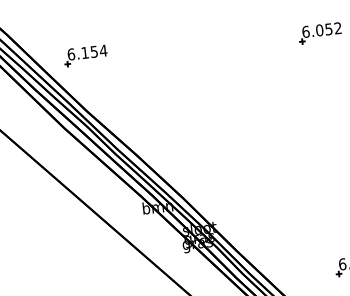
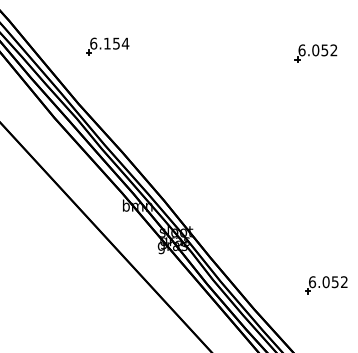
part: (85, 55) -> (107, 46), moved

